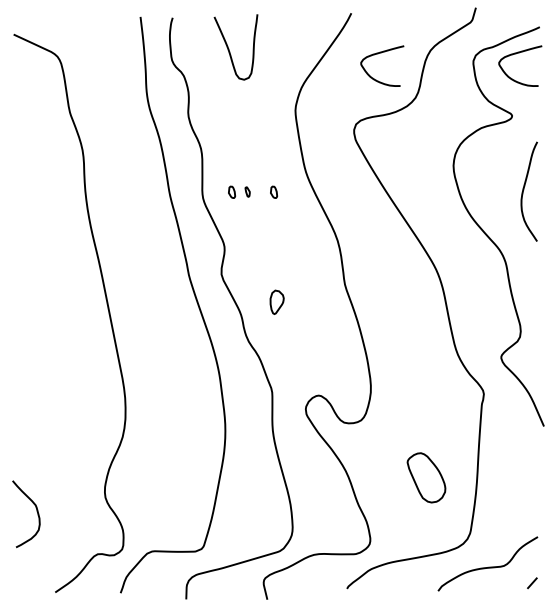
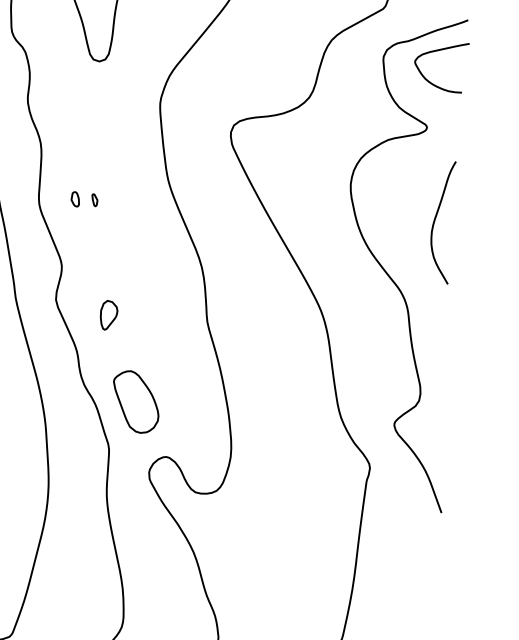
curve: (378, 54) -> (267, 41), removed
part: (273, 191) -> (126, 201), removed
part: (276, 301) -> (108, 314), moved
part: (426, 477) -> (136, 401), moved

